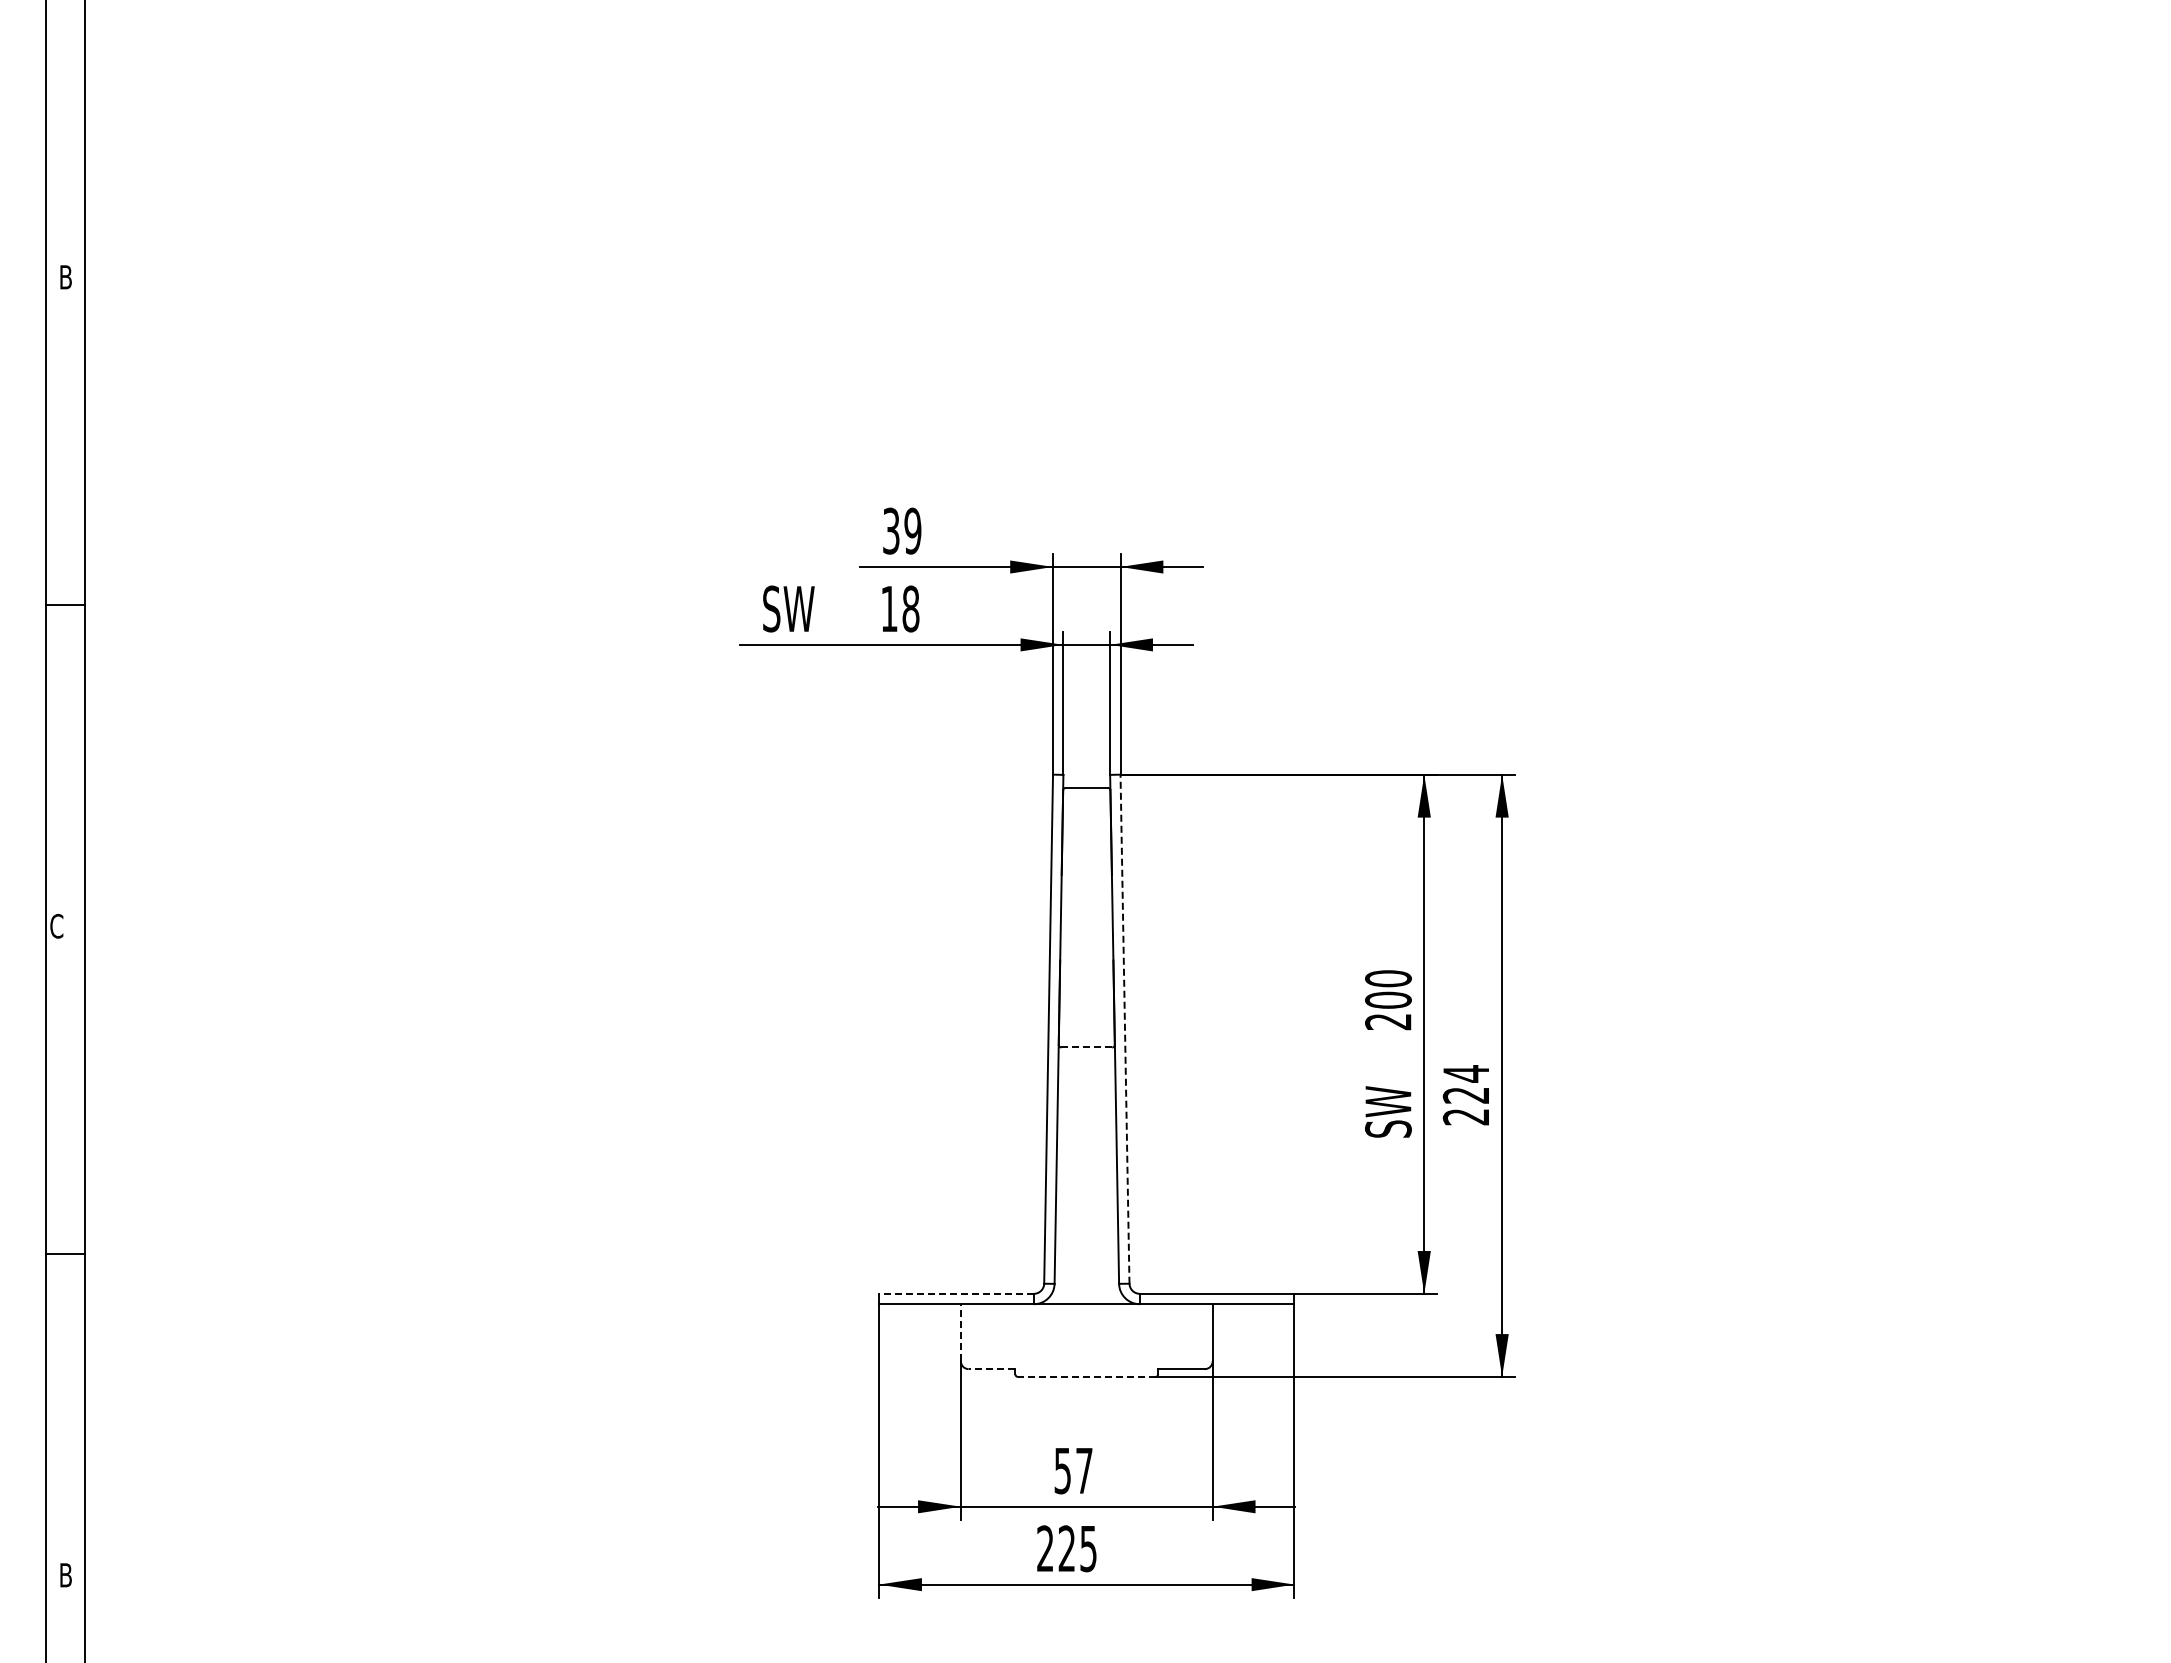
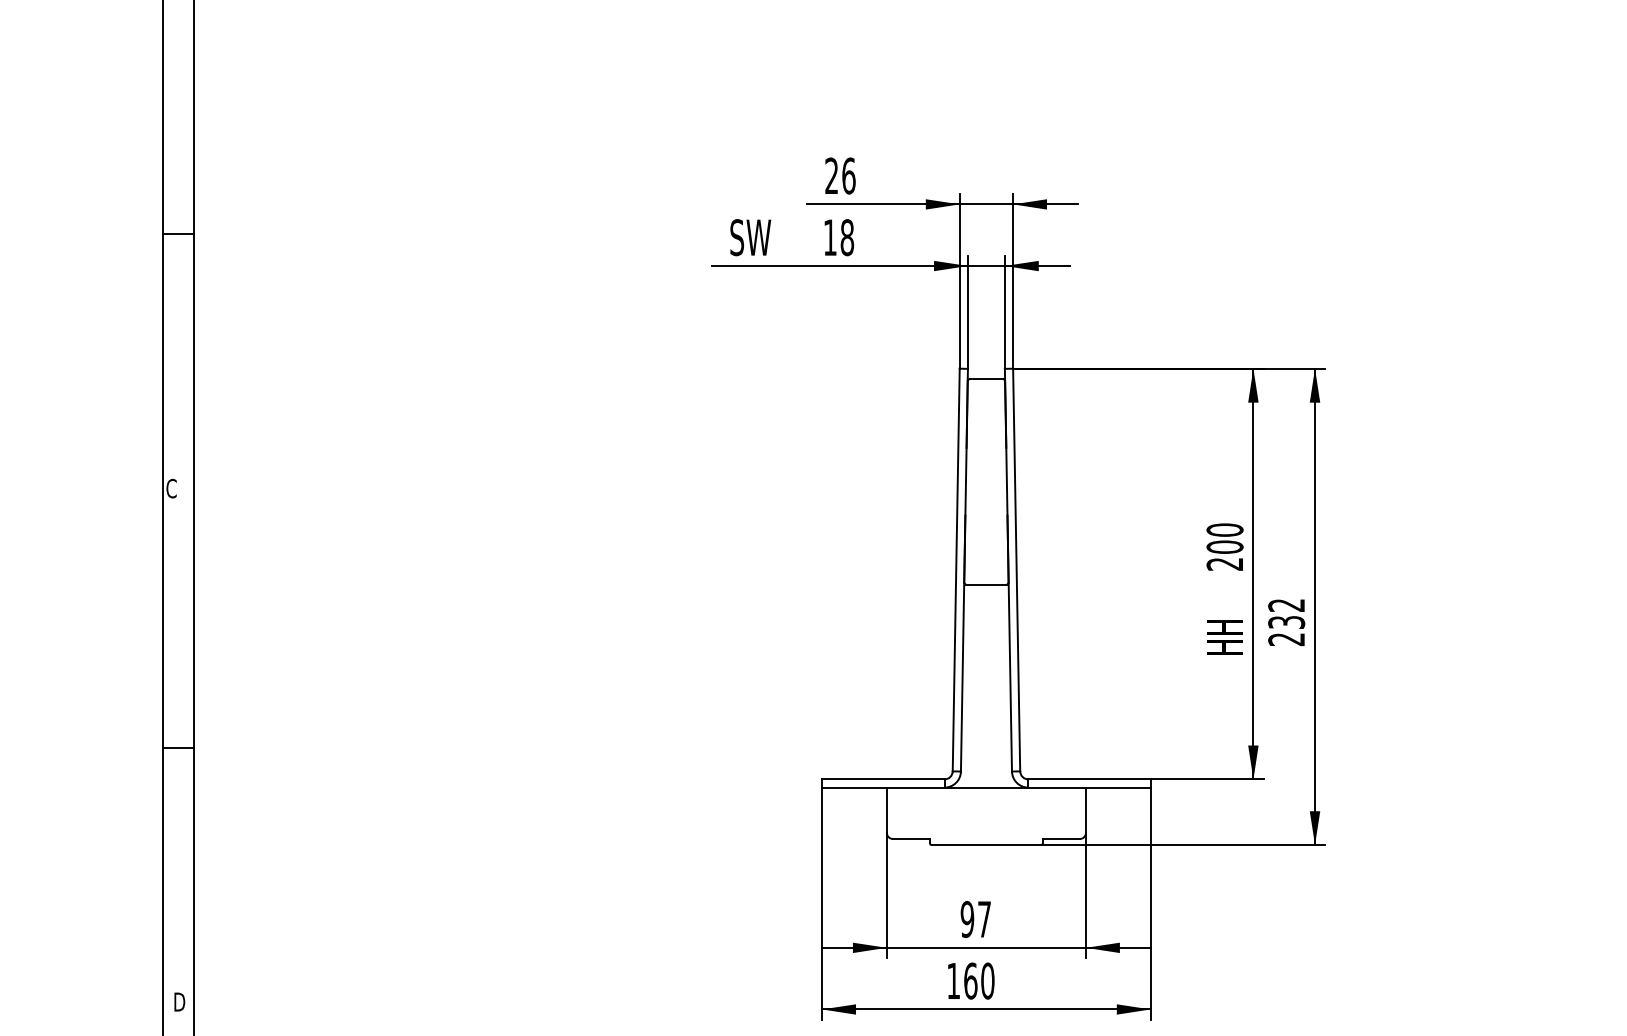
text: (902, 530) -> (840, 175), 39 -> 26
line: (1125, 1029) -> (1017, 570), dashed -> solid
line: (1086, 1047) -> (986, 584), dashed -> solid
text: (1465, 1084) -> (1286, 613), 224 -> 232
text: (1388, 1111) -> (1225, 635), SW -> HH
line: (955, 1293) -> (882, 779), dashed -> solid
line: (960, 1332) -> (886, 810), dashed -> solid
line: (991, 1369) -> (911, 839), dashed -> solid
line: (1086, 1376) -> (986, 844), dashed -> solid
text: (1062, 1470) -> (967, 919), 57 -> 97
text: (1067, 1548) -> (971, 980), 225 -> 160
text: (67, 1575) -> (180, 1002), B -> D

